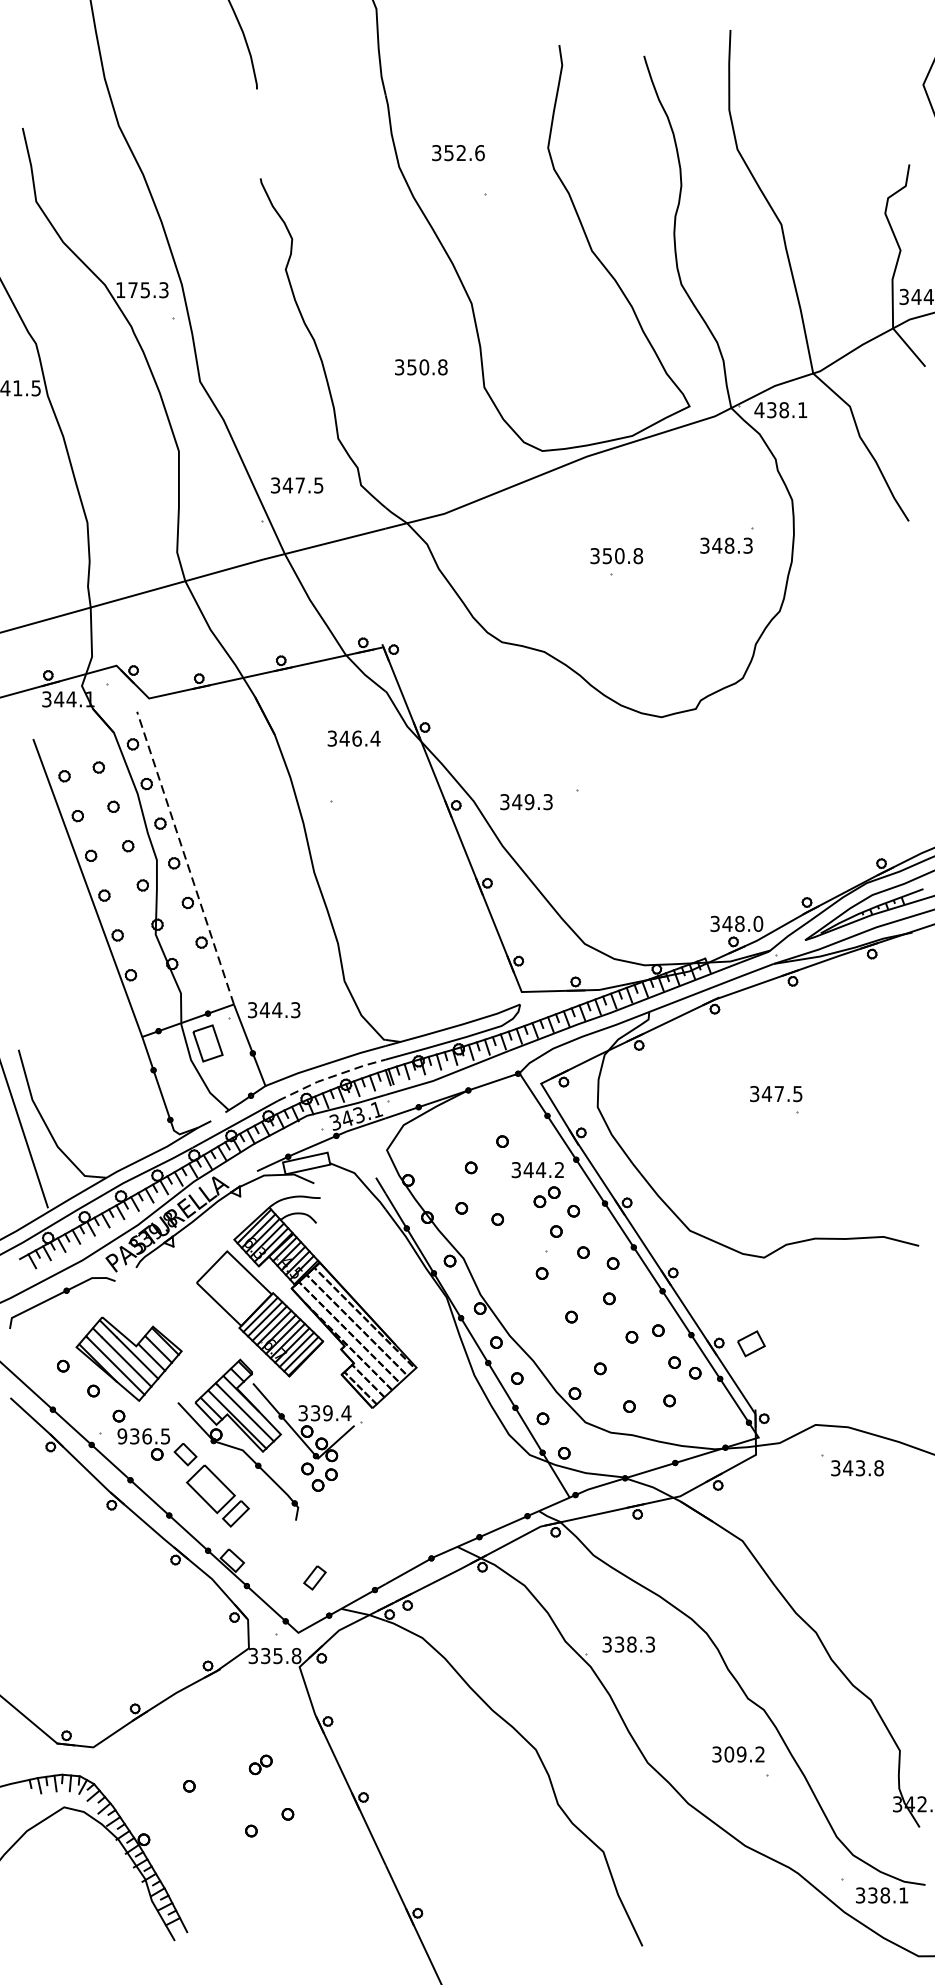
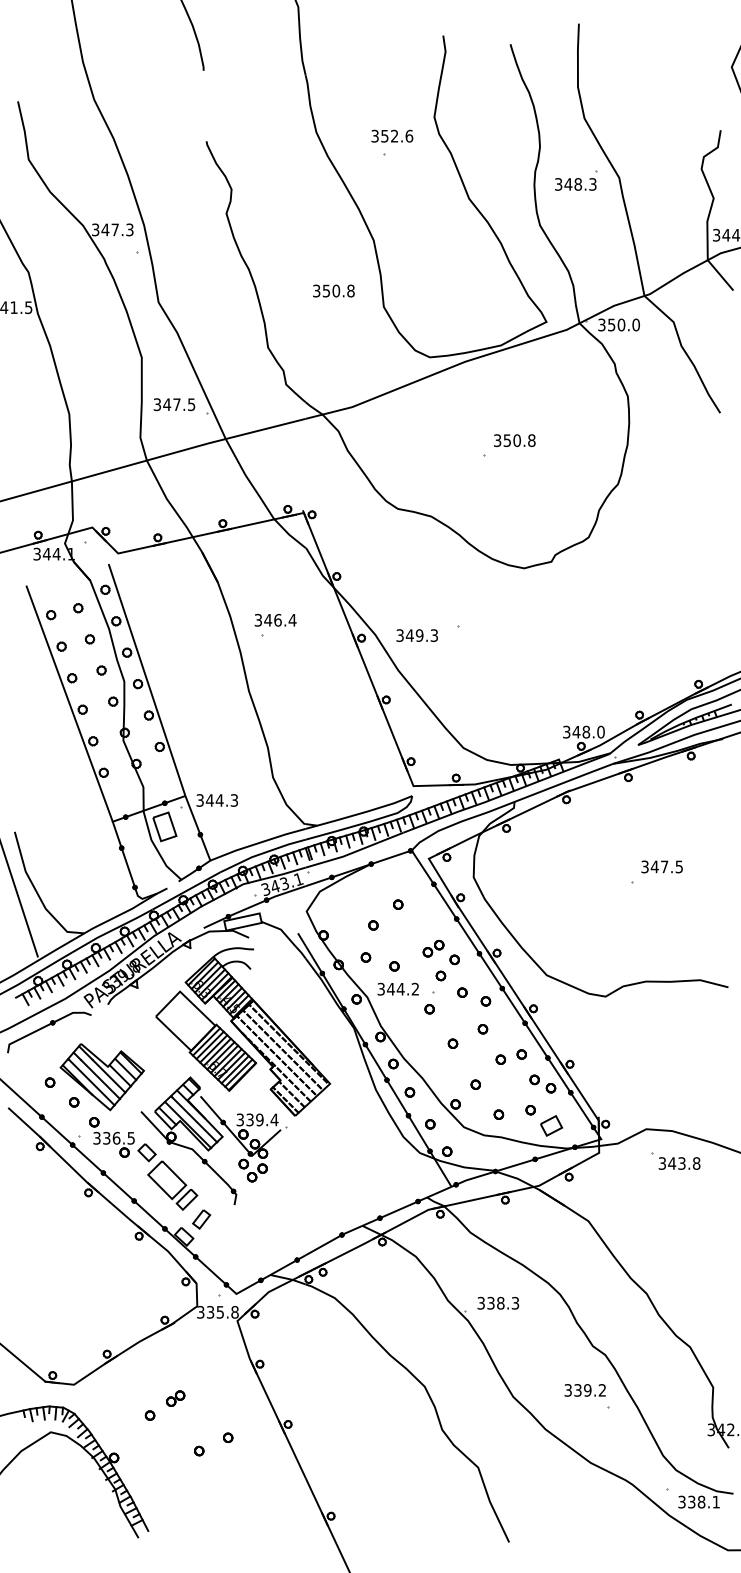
text: (458, 152) -> (392, 135), moved
text: (133, 289) -> (105, 229), 175.3 -> 347.3
text: (780, 409) -> (618, 324), 438.1 -> 350.0
text: (297, 485) -> (174, 404), moved
part: (727, 540) -> (576, 180), moved
text: (616, 555) -> (514, 440), moved
text: (353, 738) -> (275, 620), moved
line: (184, 857) -> (146, 679), dashed -> solid
line: (331, 1077) -> (262, 853), dashed -> solid
text: (775, 1093) -> (661, 866), moved
text: (536, 1169) -> (397, 988), moved
part: (751, 1343) -> (551, 1125), moved
text: (121, 1436) -> (96, 1138), 936.5 -> 336.5
part: (314, 1577) -> (201, 1219), moved
text: (728, 1754) -> (577, 1390), 309.2 -> 339.2
part: (260, 1764) -> (175, 1398), moved

